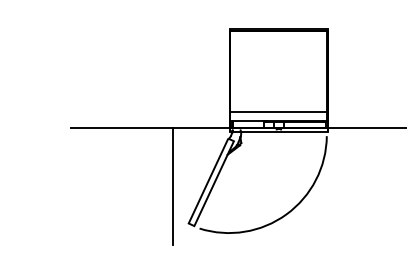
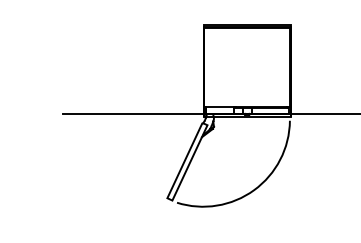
line: (278, 112) -> (247, 99), removed
line: (173, 186) -> (153, 165), removed

